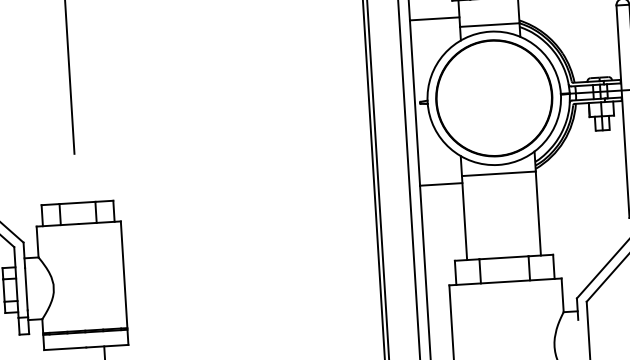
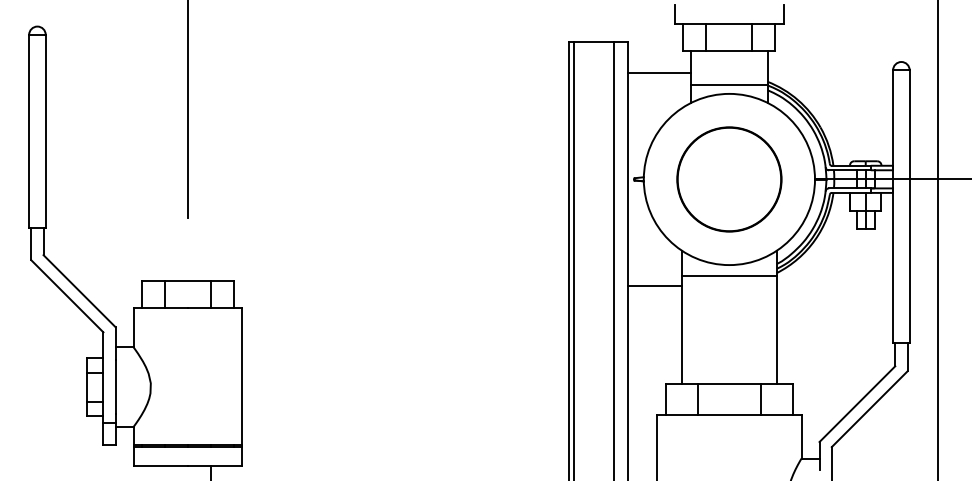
circle: (494, 98) -> (729, 179), size x0.7

